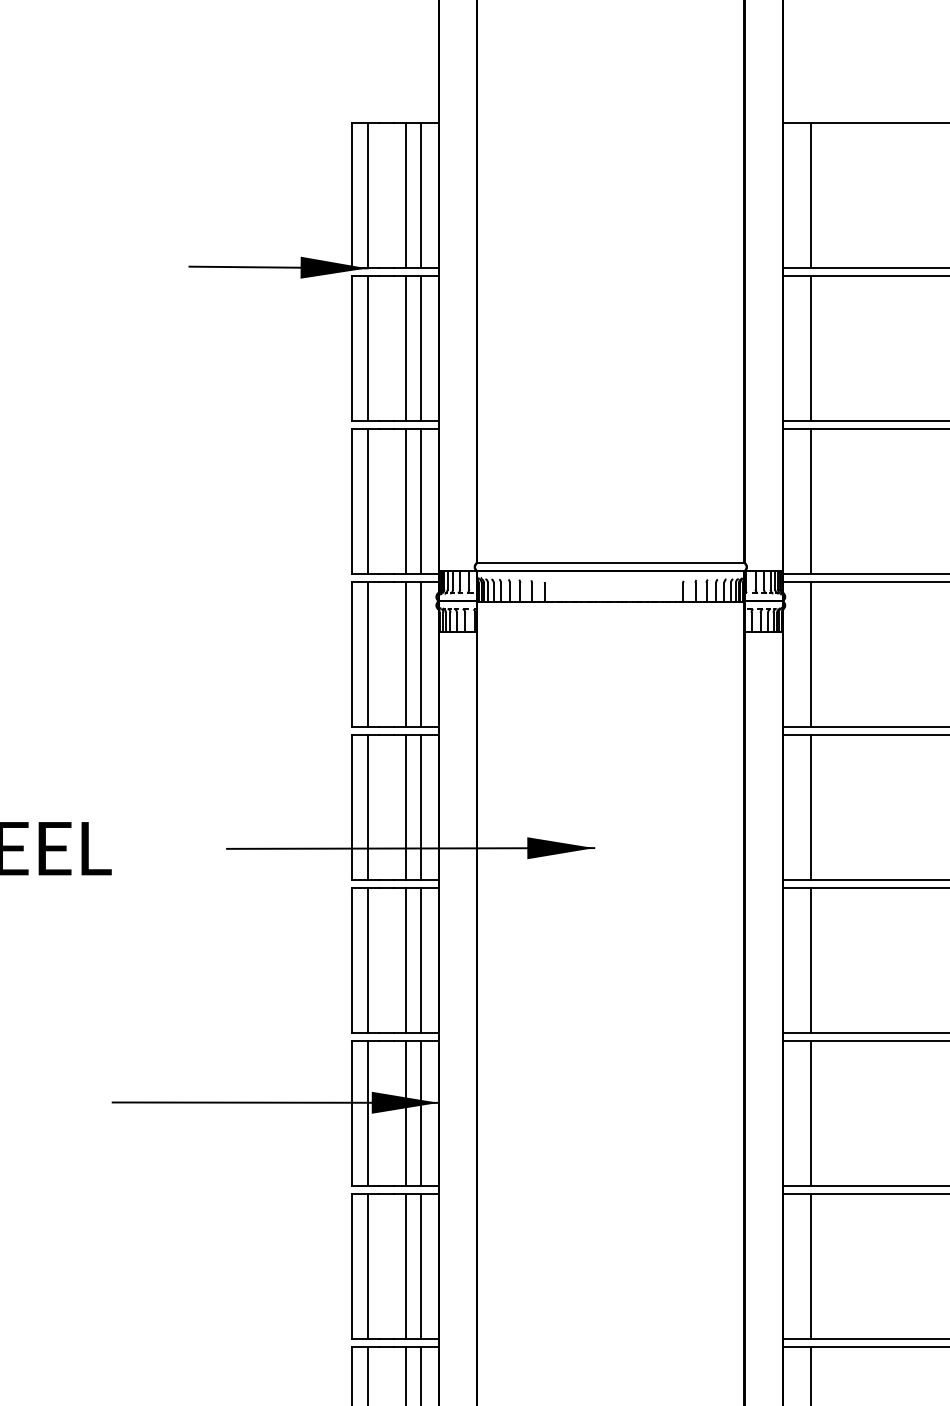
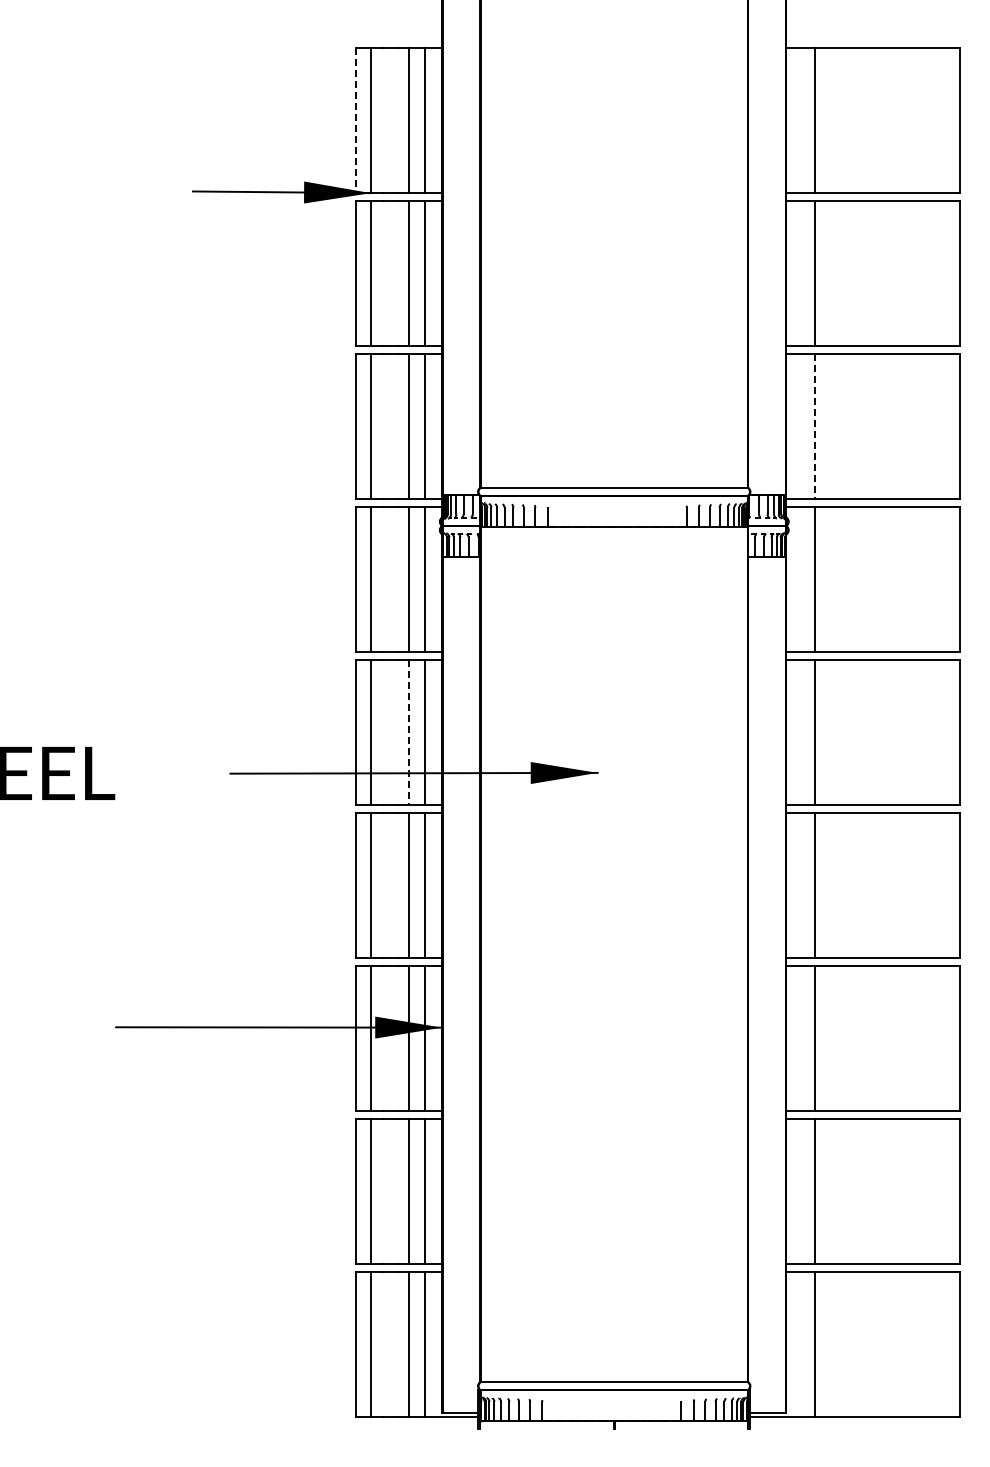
line: (352, 195) -> (355, 120), solid -> dashed
line: (811, 501) -> (814, 426), solid -> dashed
line: (406, 807) -> (409, 732), solid -> dashed

